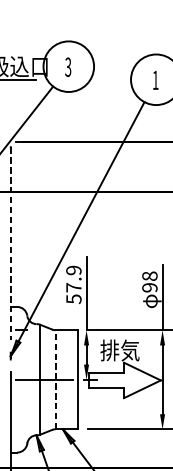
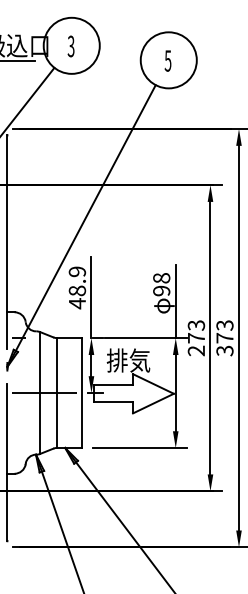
text: (155, 79) -> (167, 60), 1 -> 5
line: (10, 244) -> (7, 242), dashed -> solid
text: (73, 293) -> (77, 297), 57.9 -> 48.9
line: (55, 380) -> (57, 393), dashed -> solid

